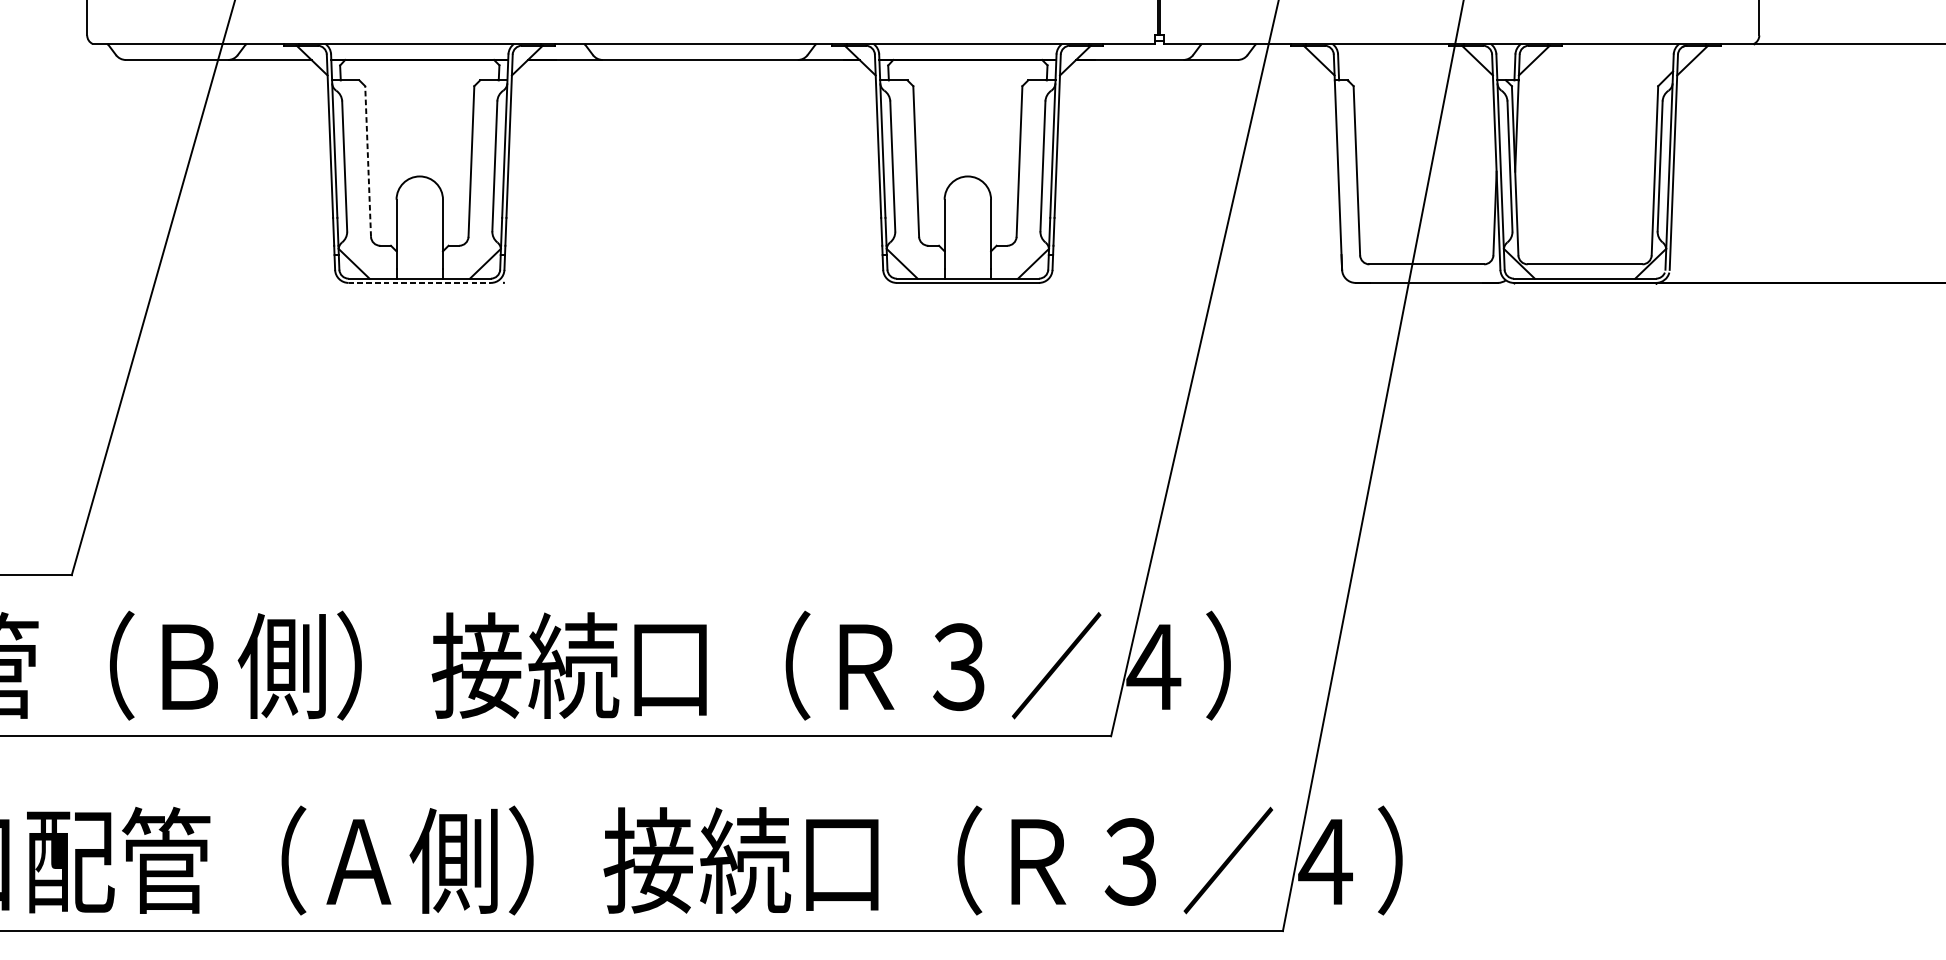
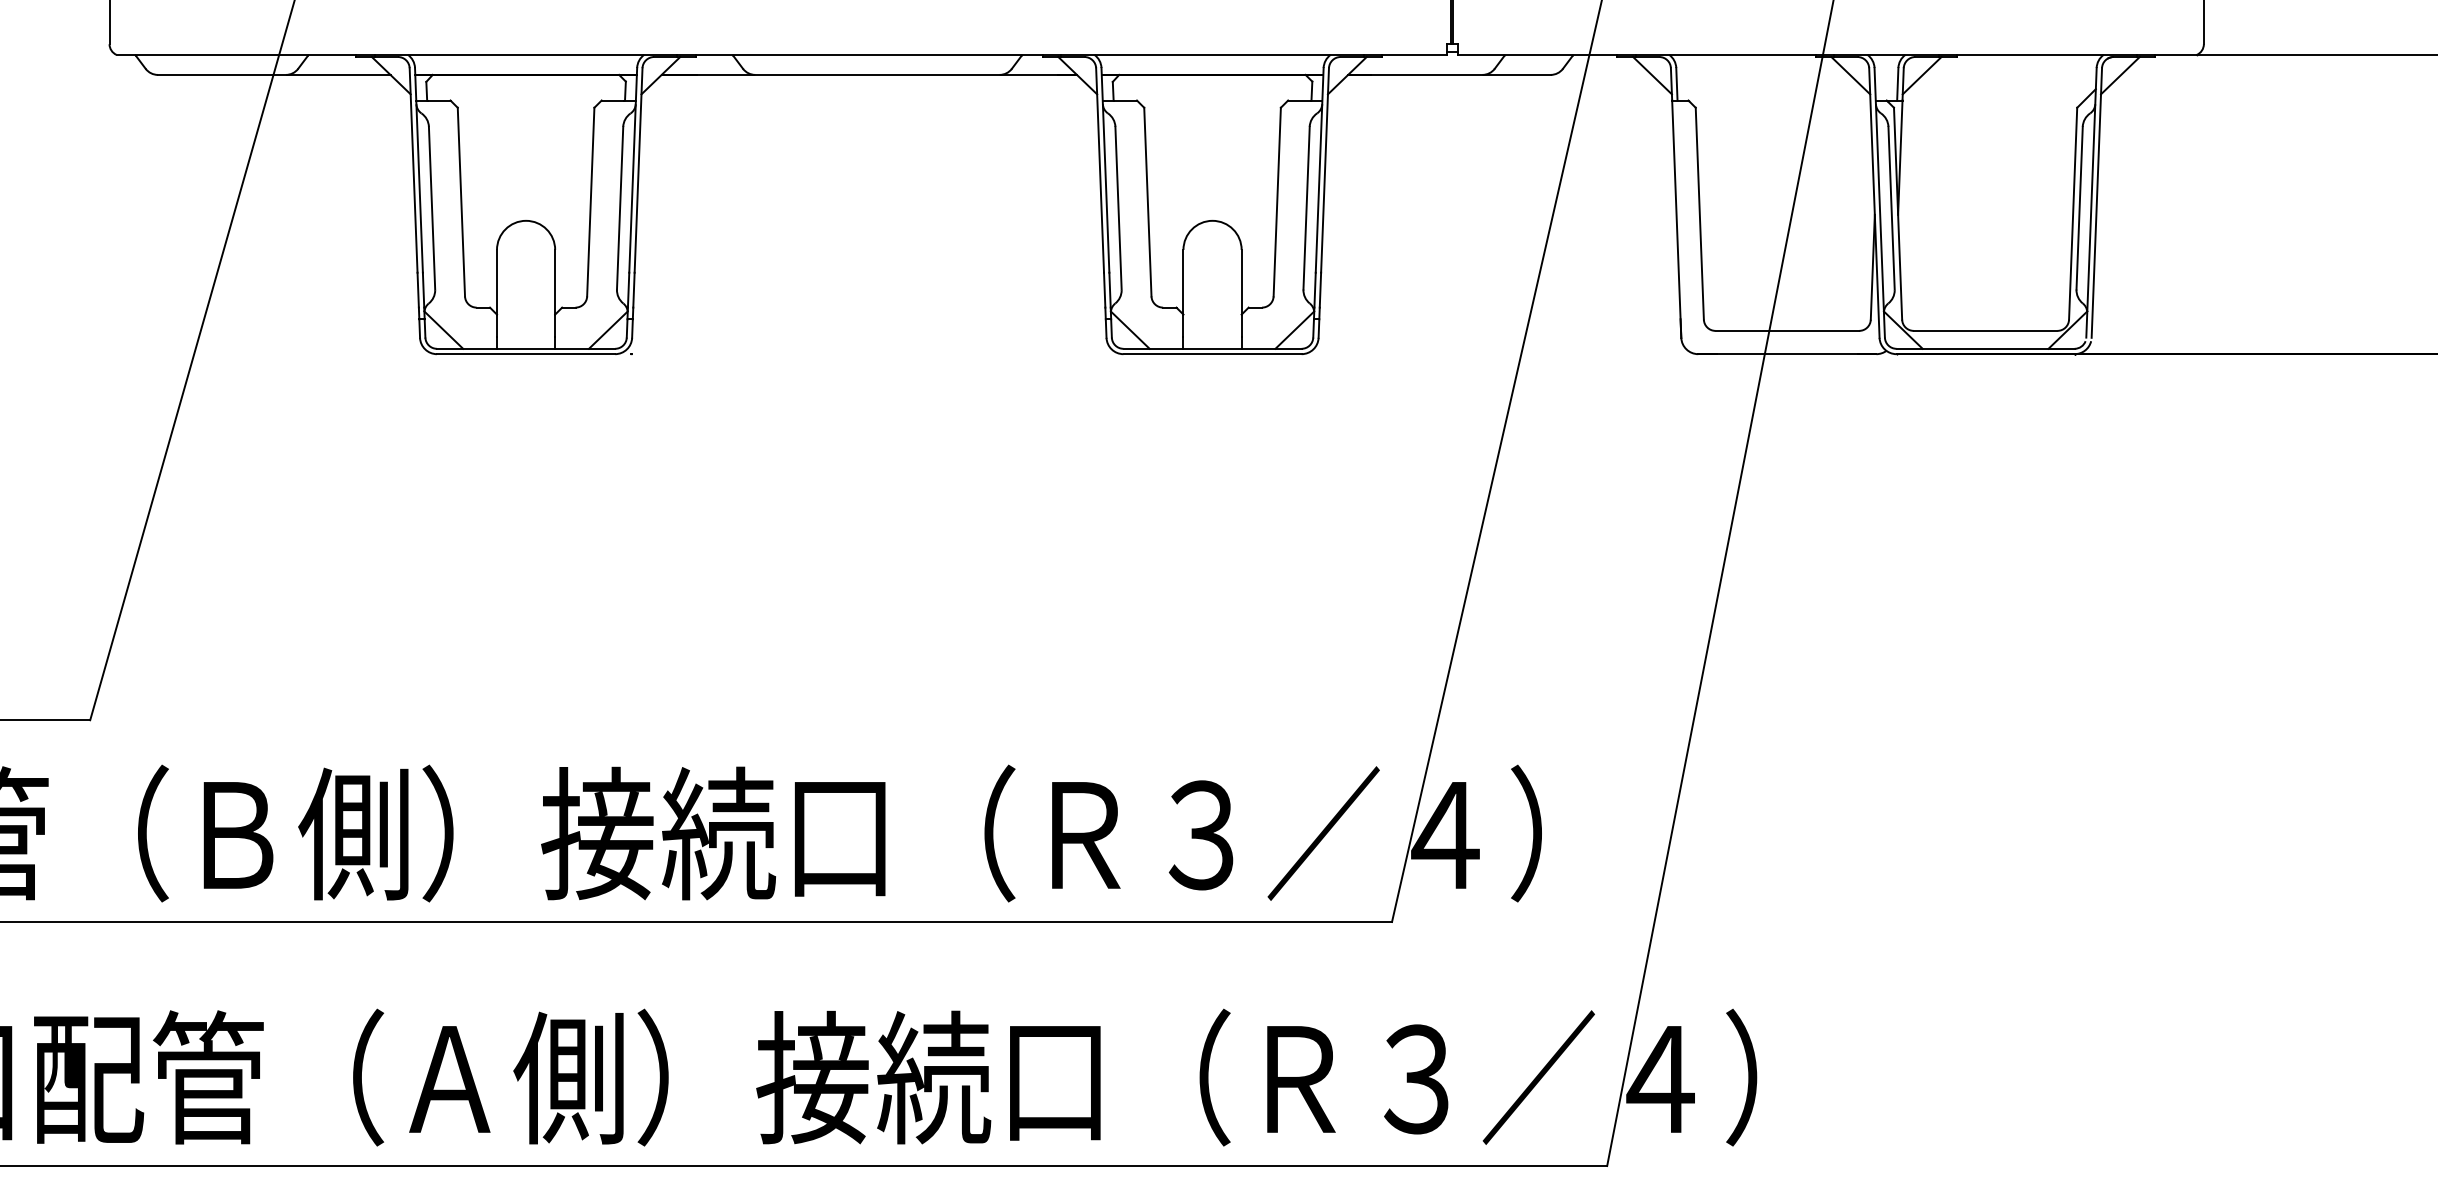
line: (368, 161) -> (461, 201), dashed -> solid
line: (420, 283) -> (526, 354), dashed -> solid

